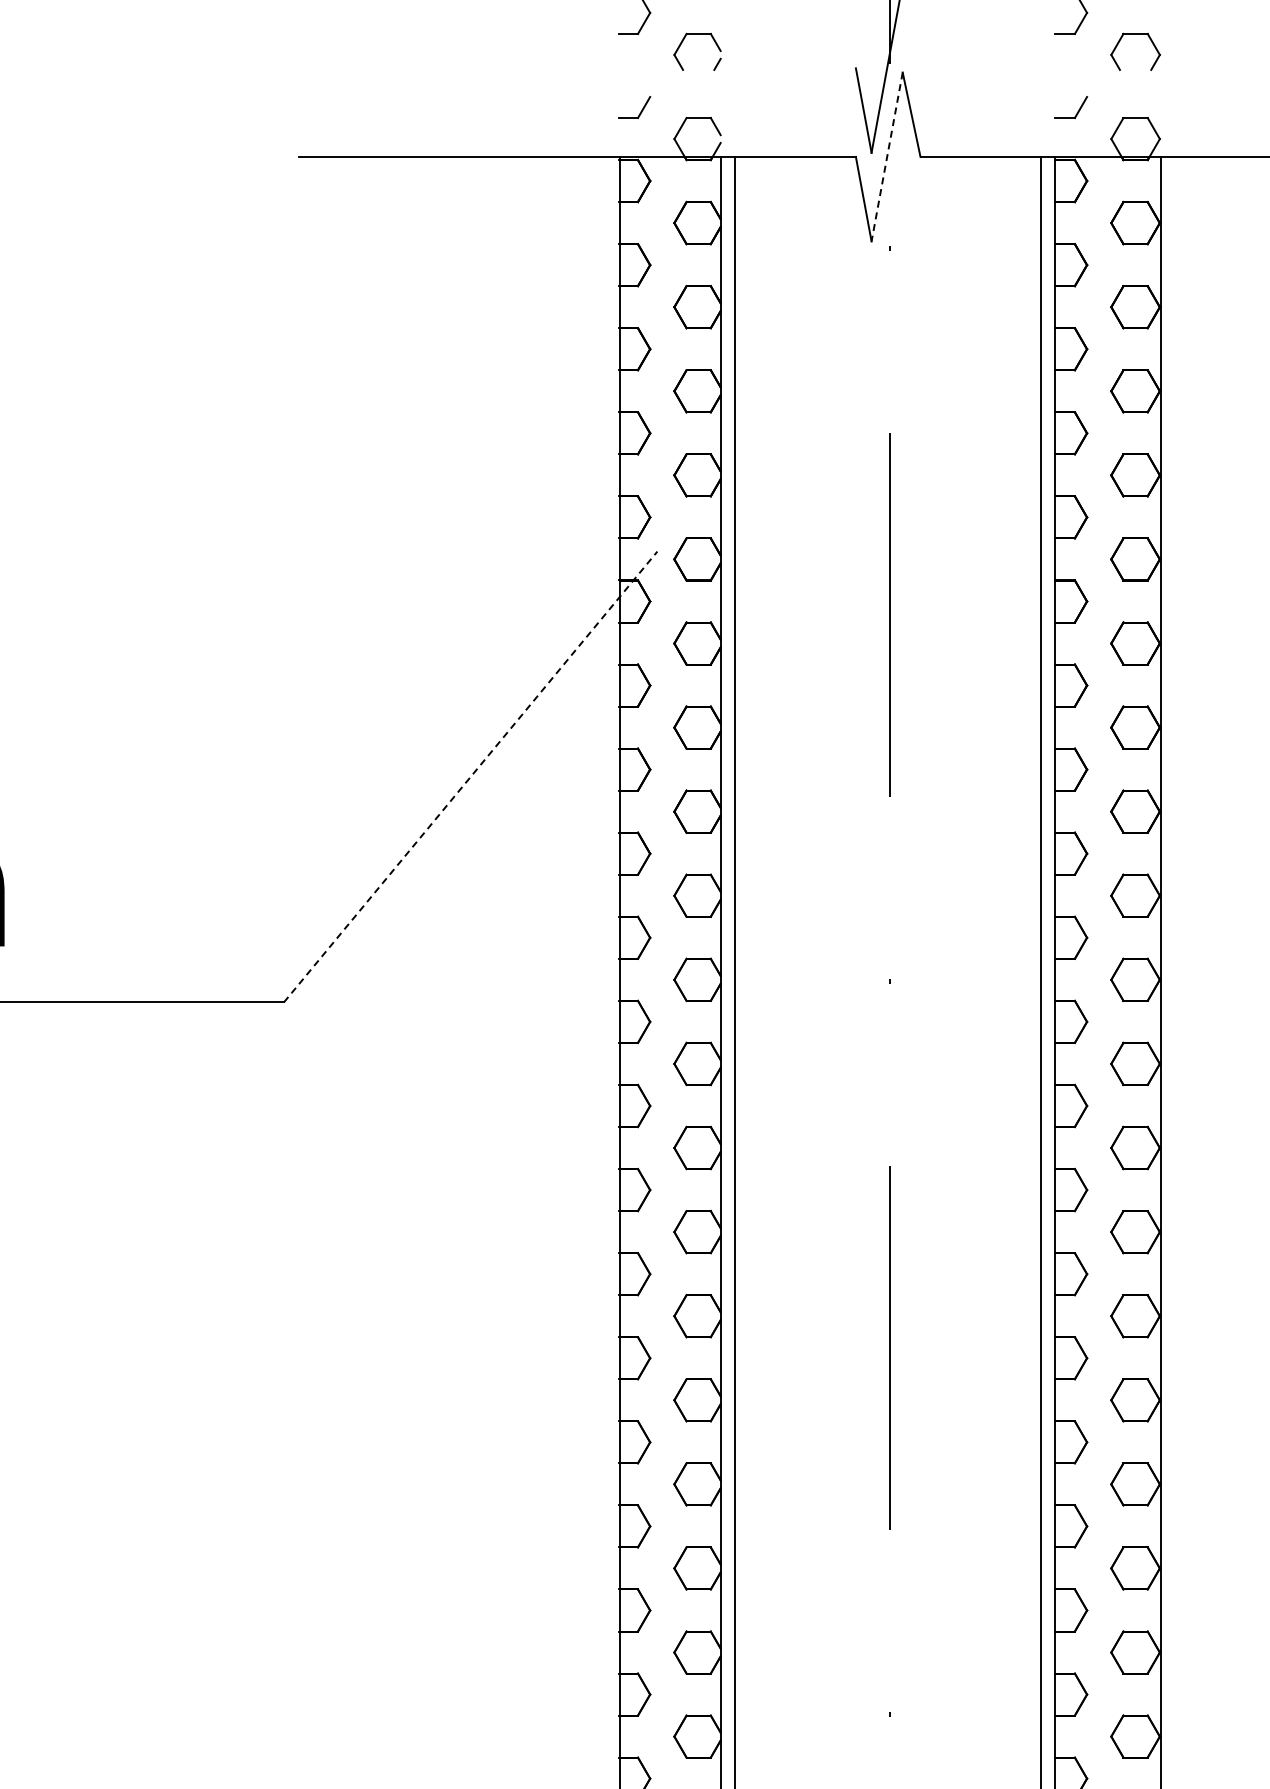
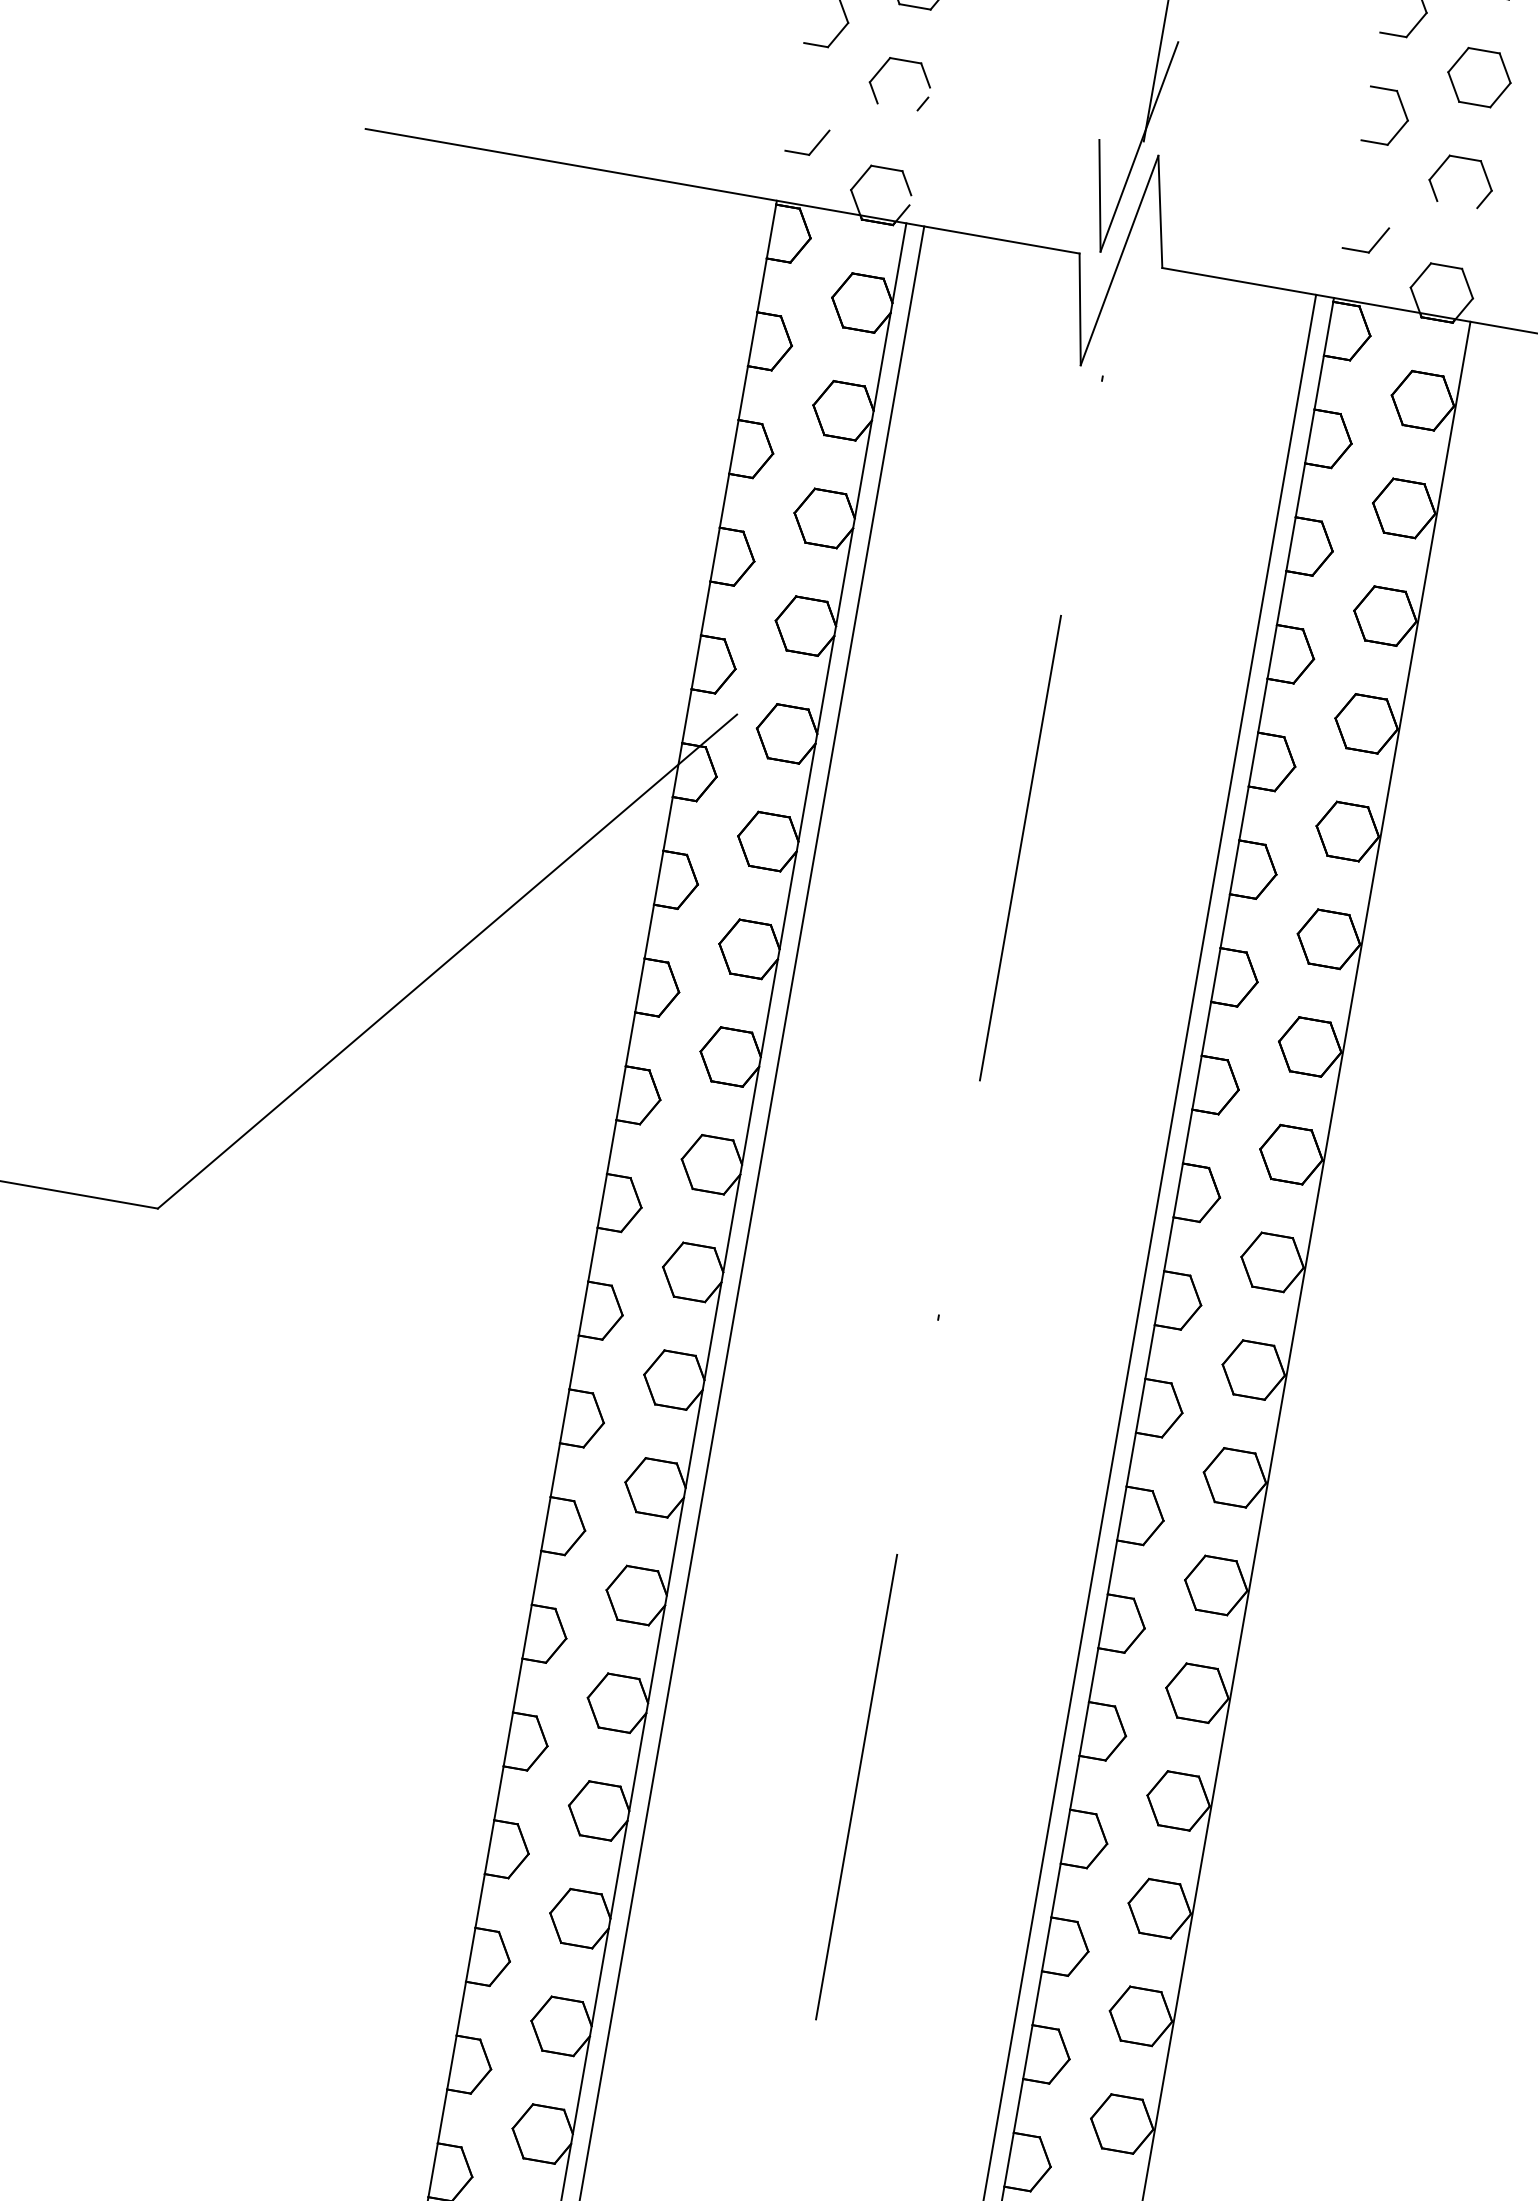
line: (887, 157) -> (1119, 261), dashed -> solid
line: (470, 777) -> (447, 962), dashed -> solid

